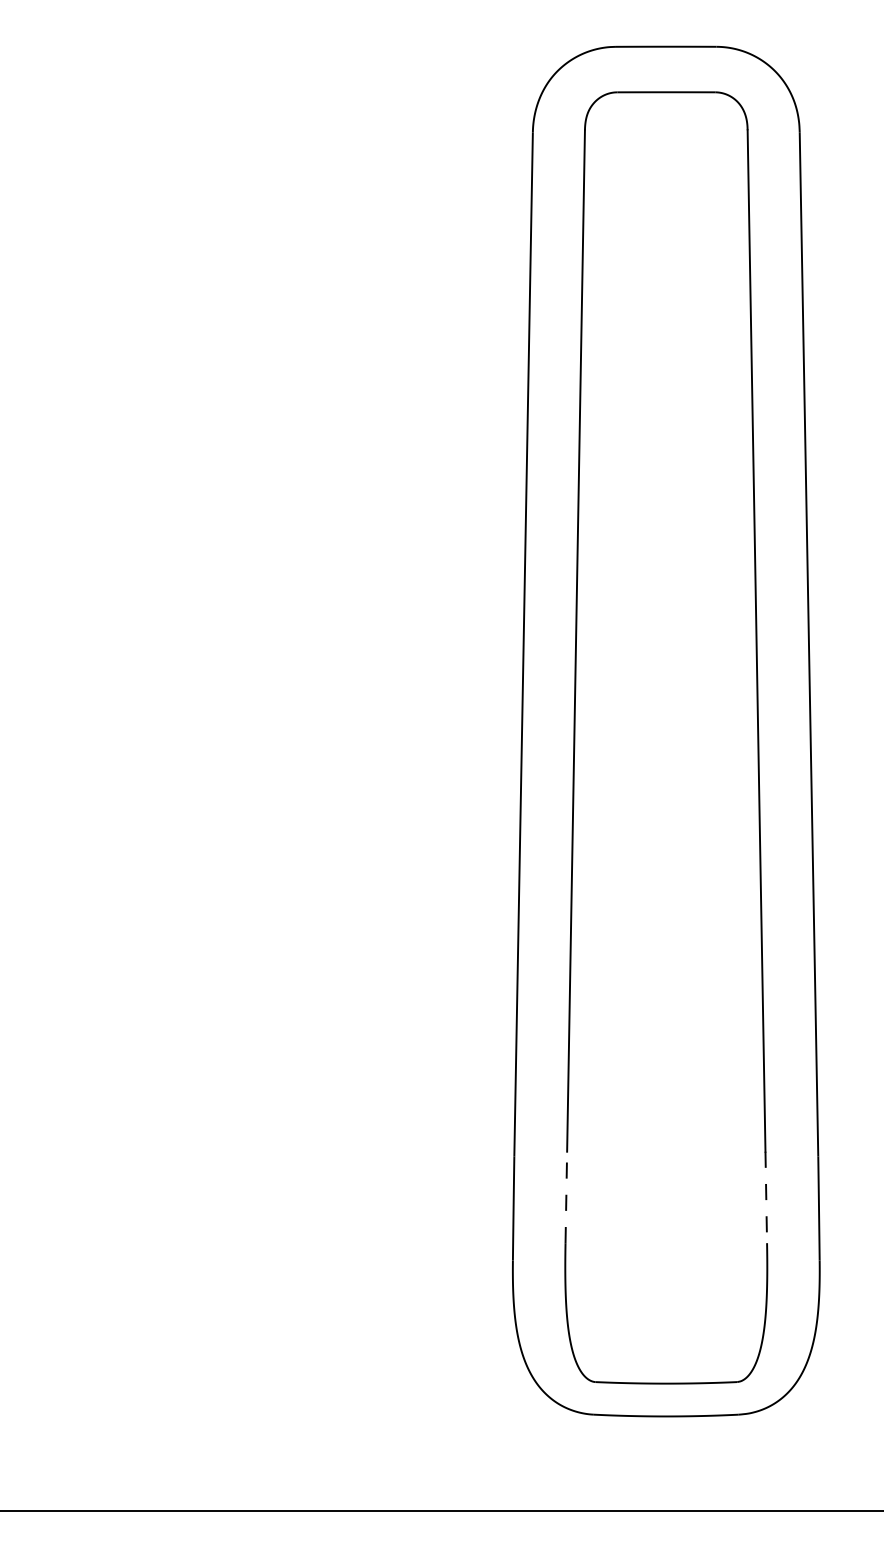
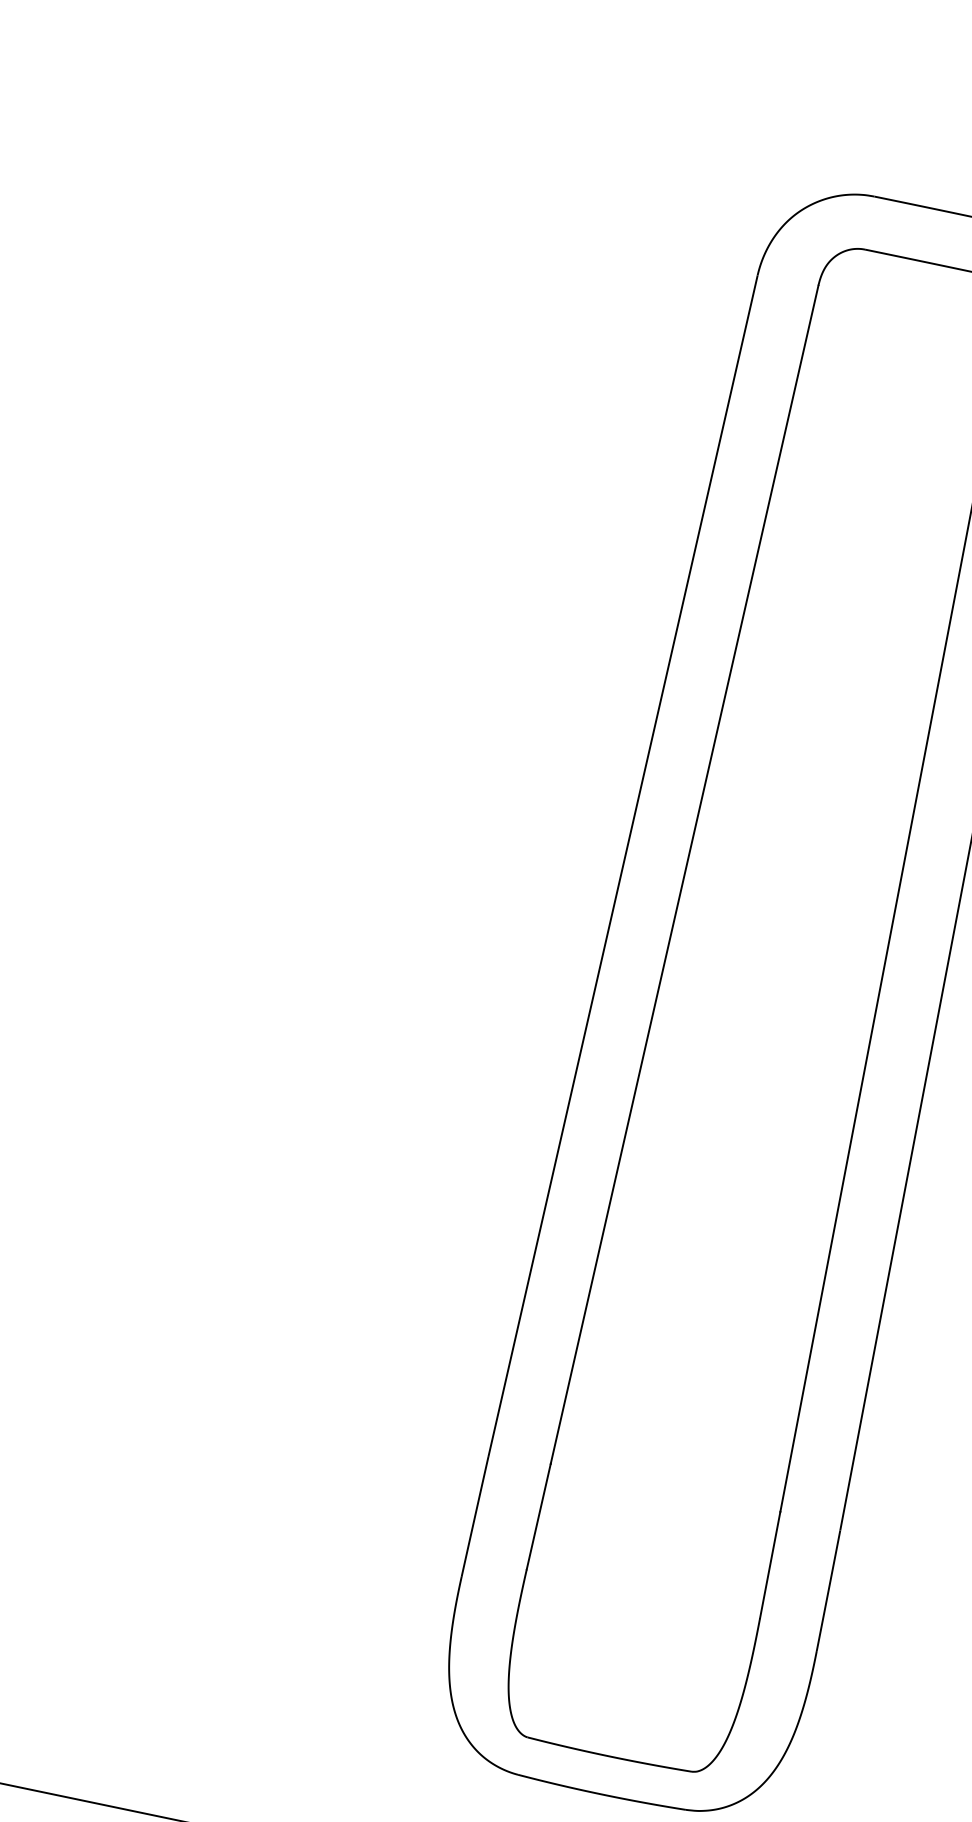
line: (566, 1197) -> (538, 1516), dashed -> solid
line: (766, 1197) -> (770, 1565), dashed -> solid

